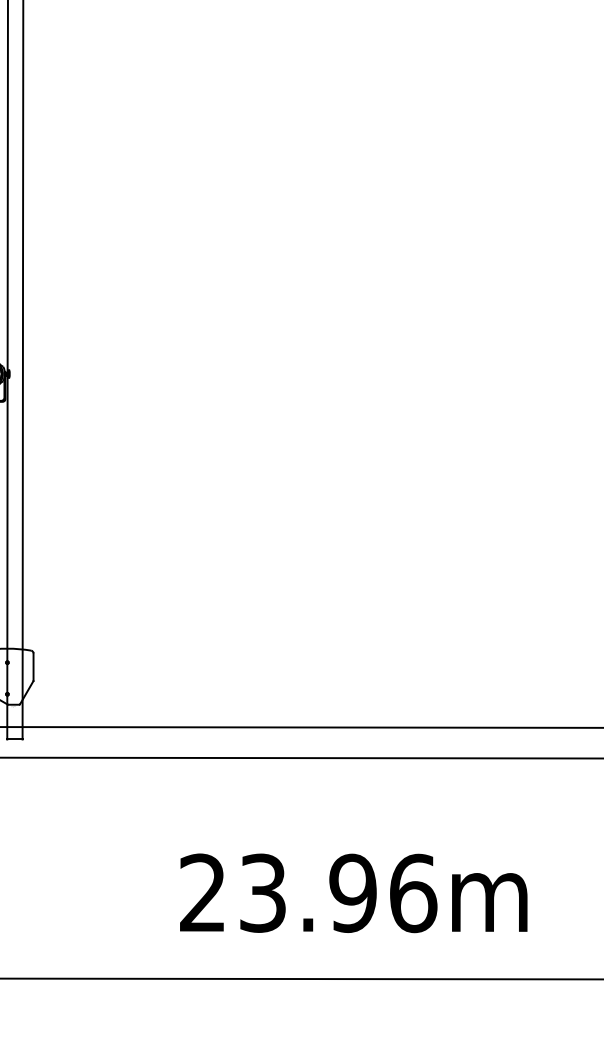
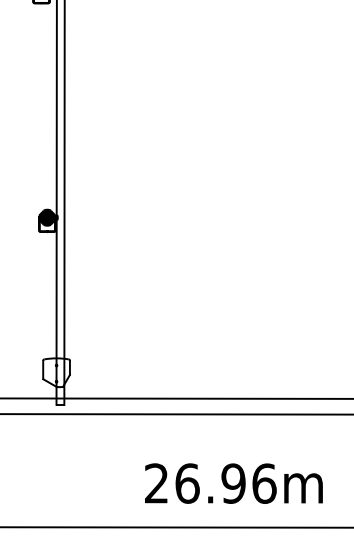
text: (263, 893) -> (187, 483), 23.96m -> 26.96m

